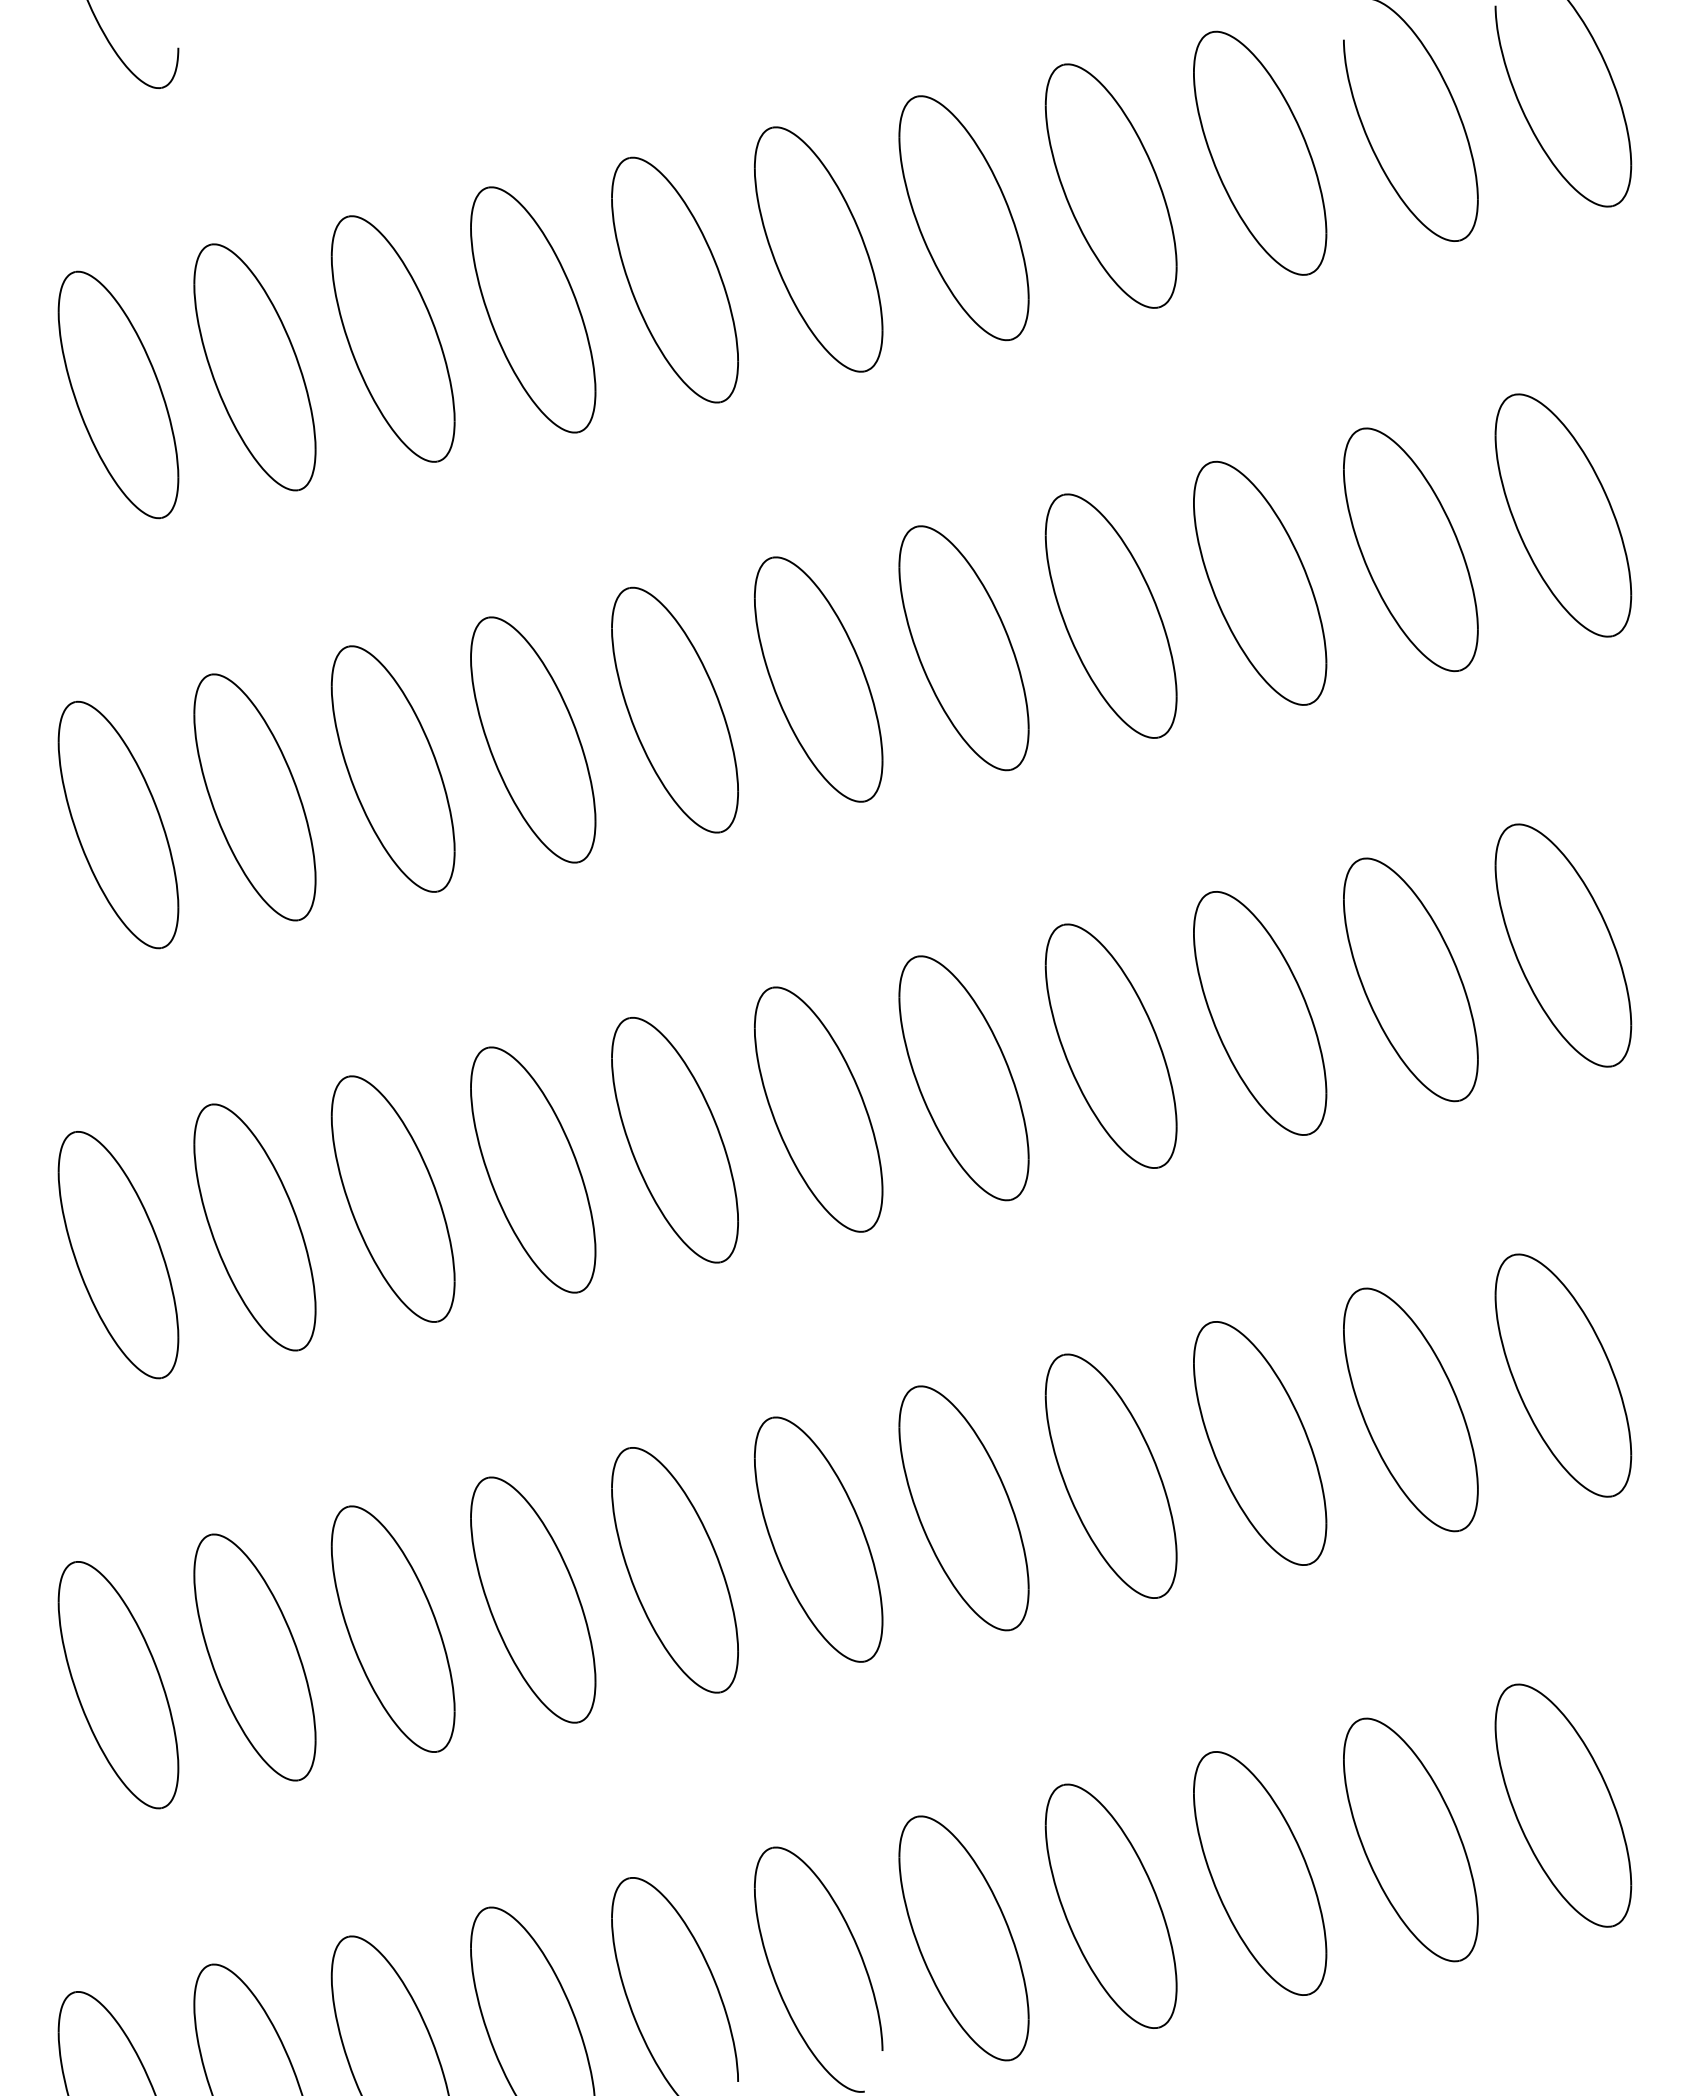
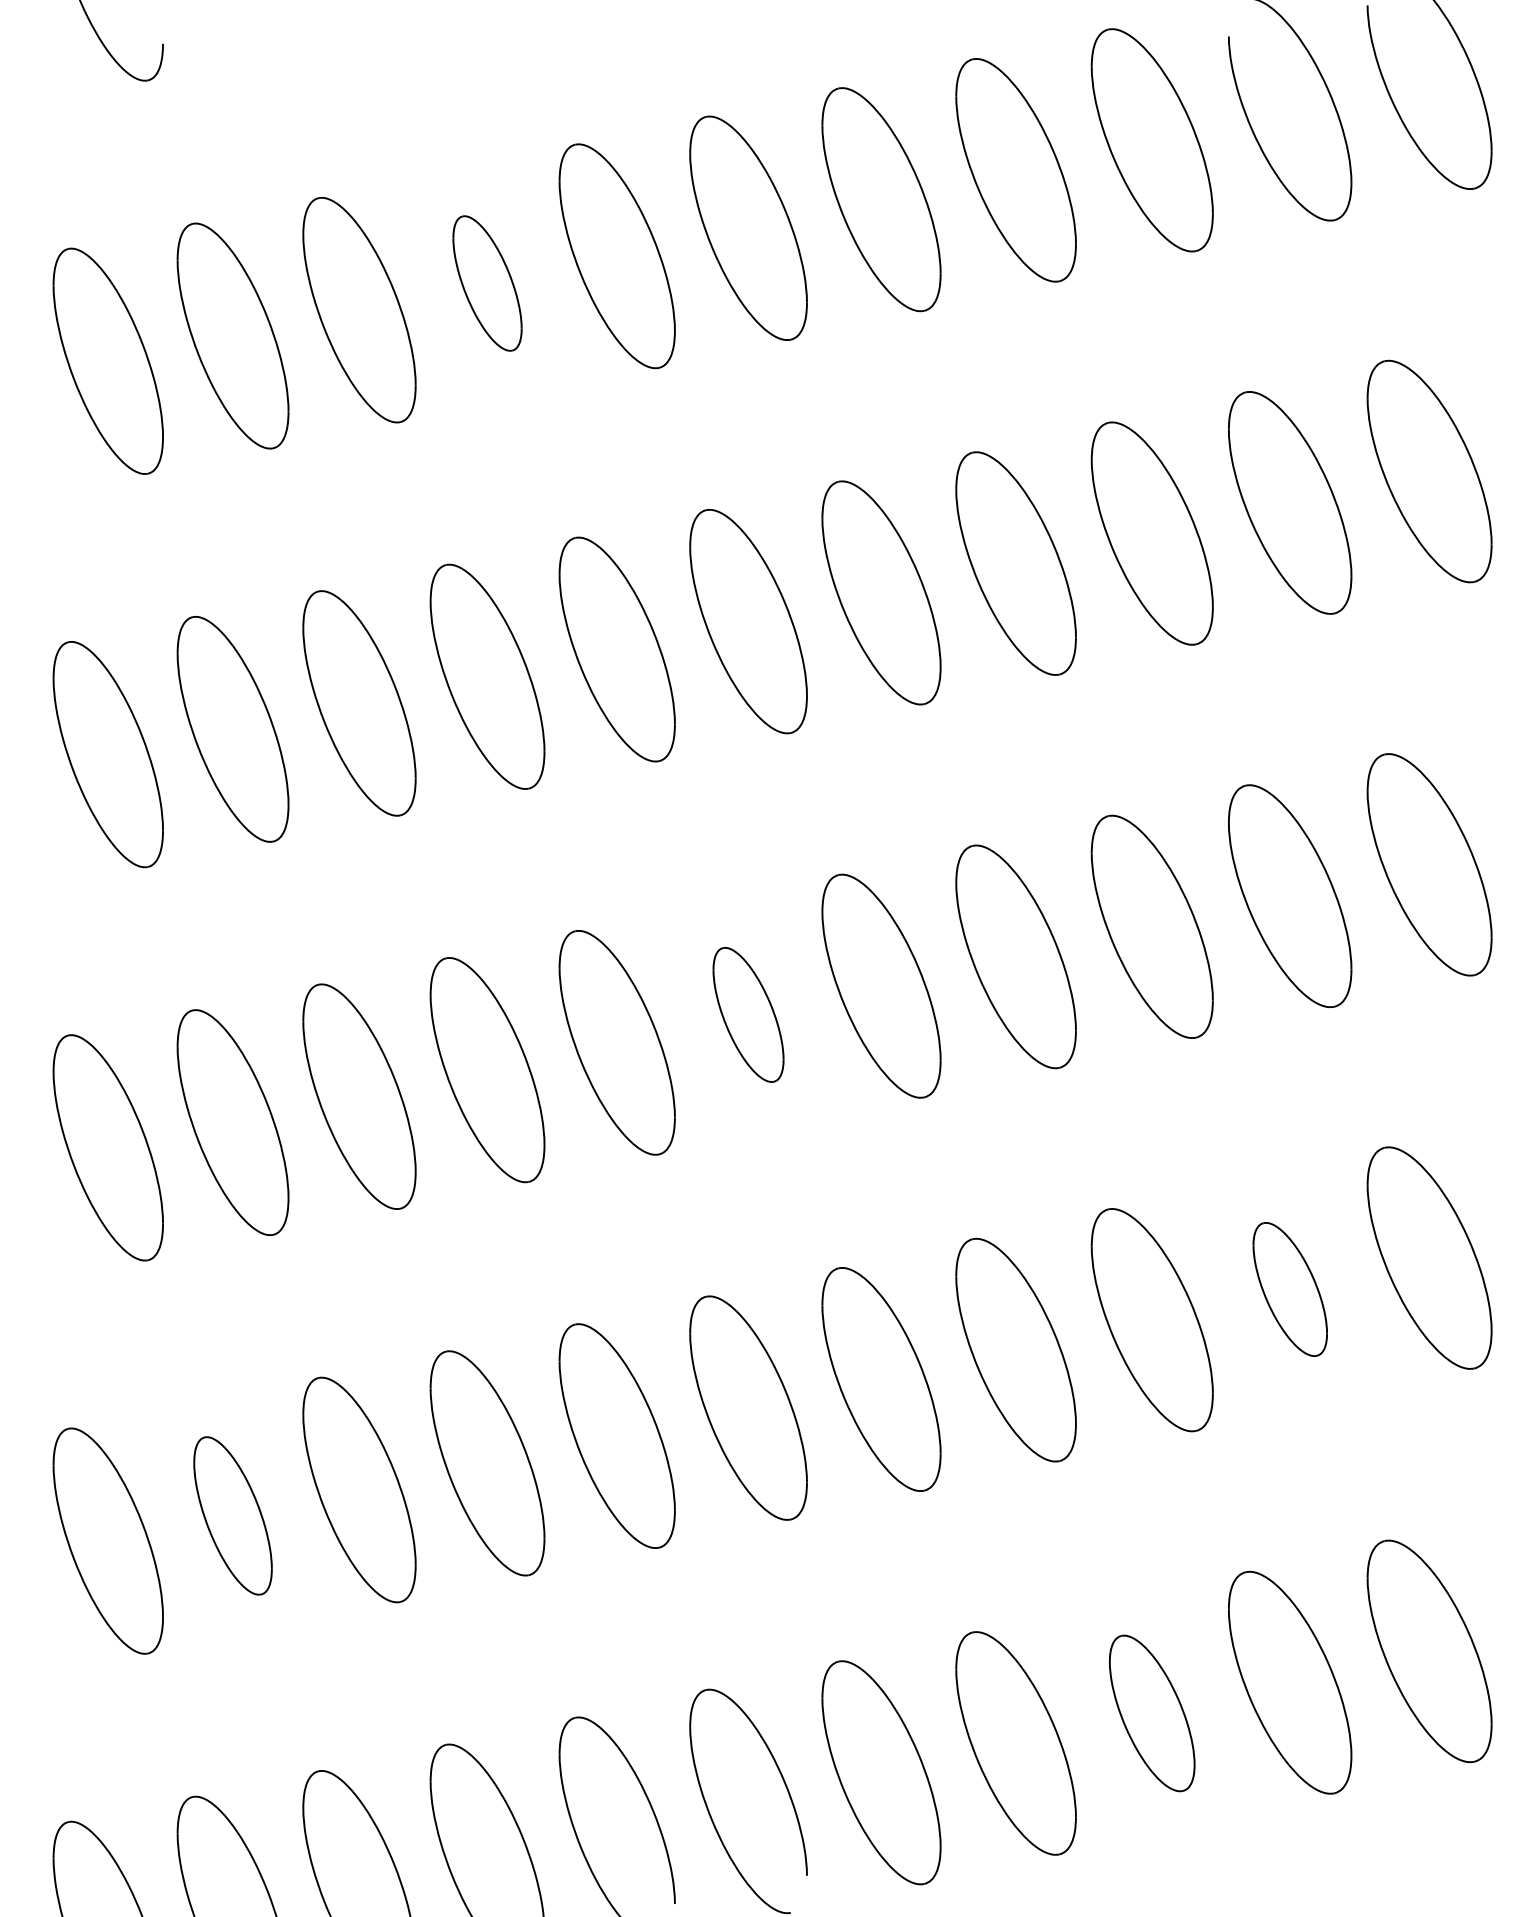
part: (533, 309) -> (487, 283), size x0.6
part: (818, 1109) -> (748, 1014), size x0.6
part: (1411, 1409) -> (1290, 1289), size x0.6
part: (254, 1657) -> (232, 1515), size x0.7
part: (1259, 1873) -> (1151, 1713), size x0.7

